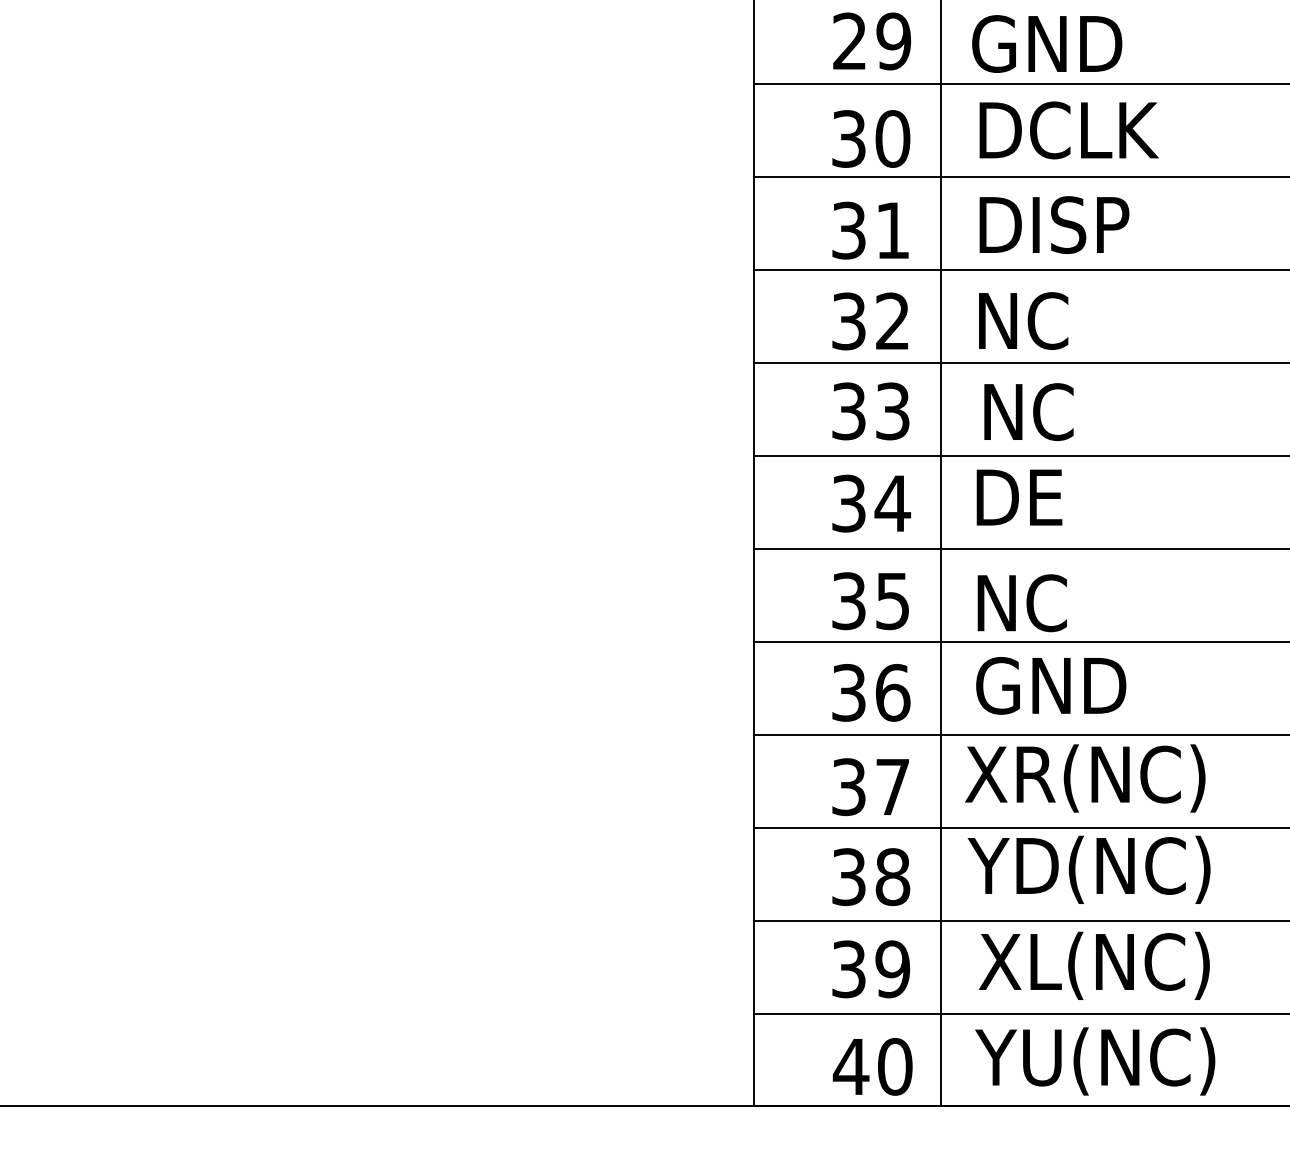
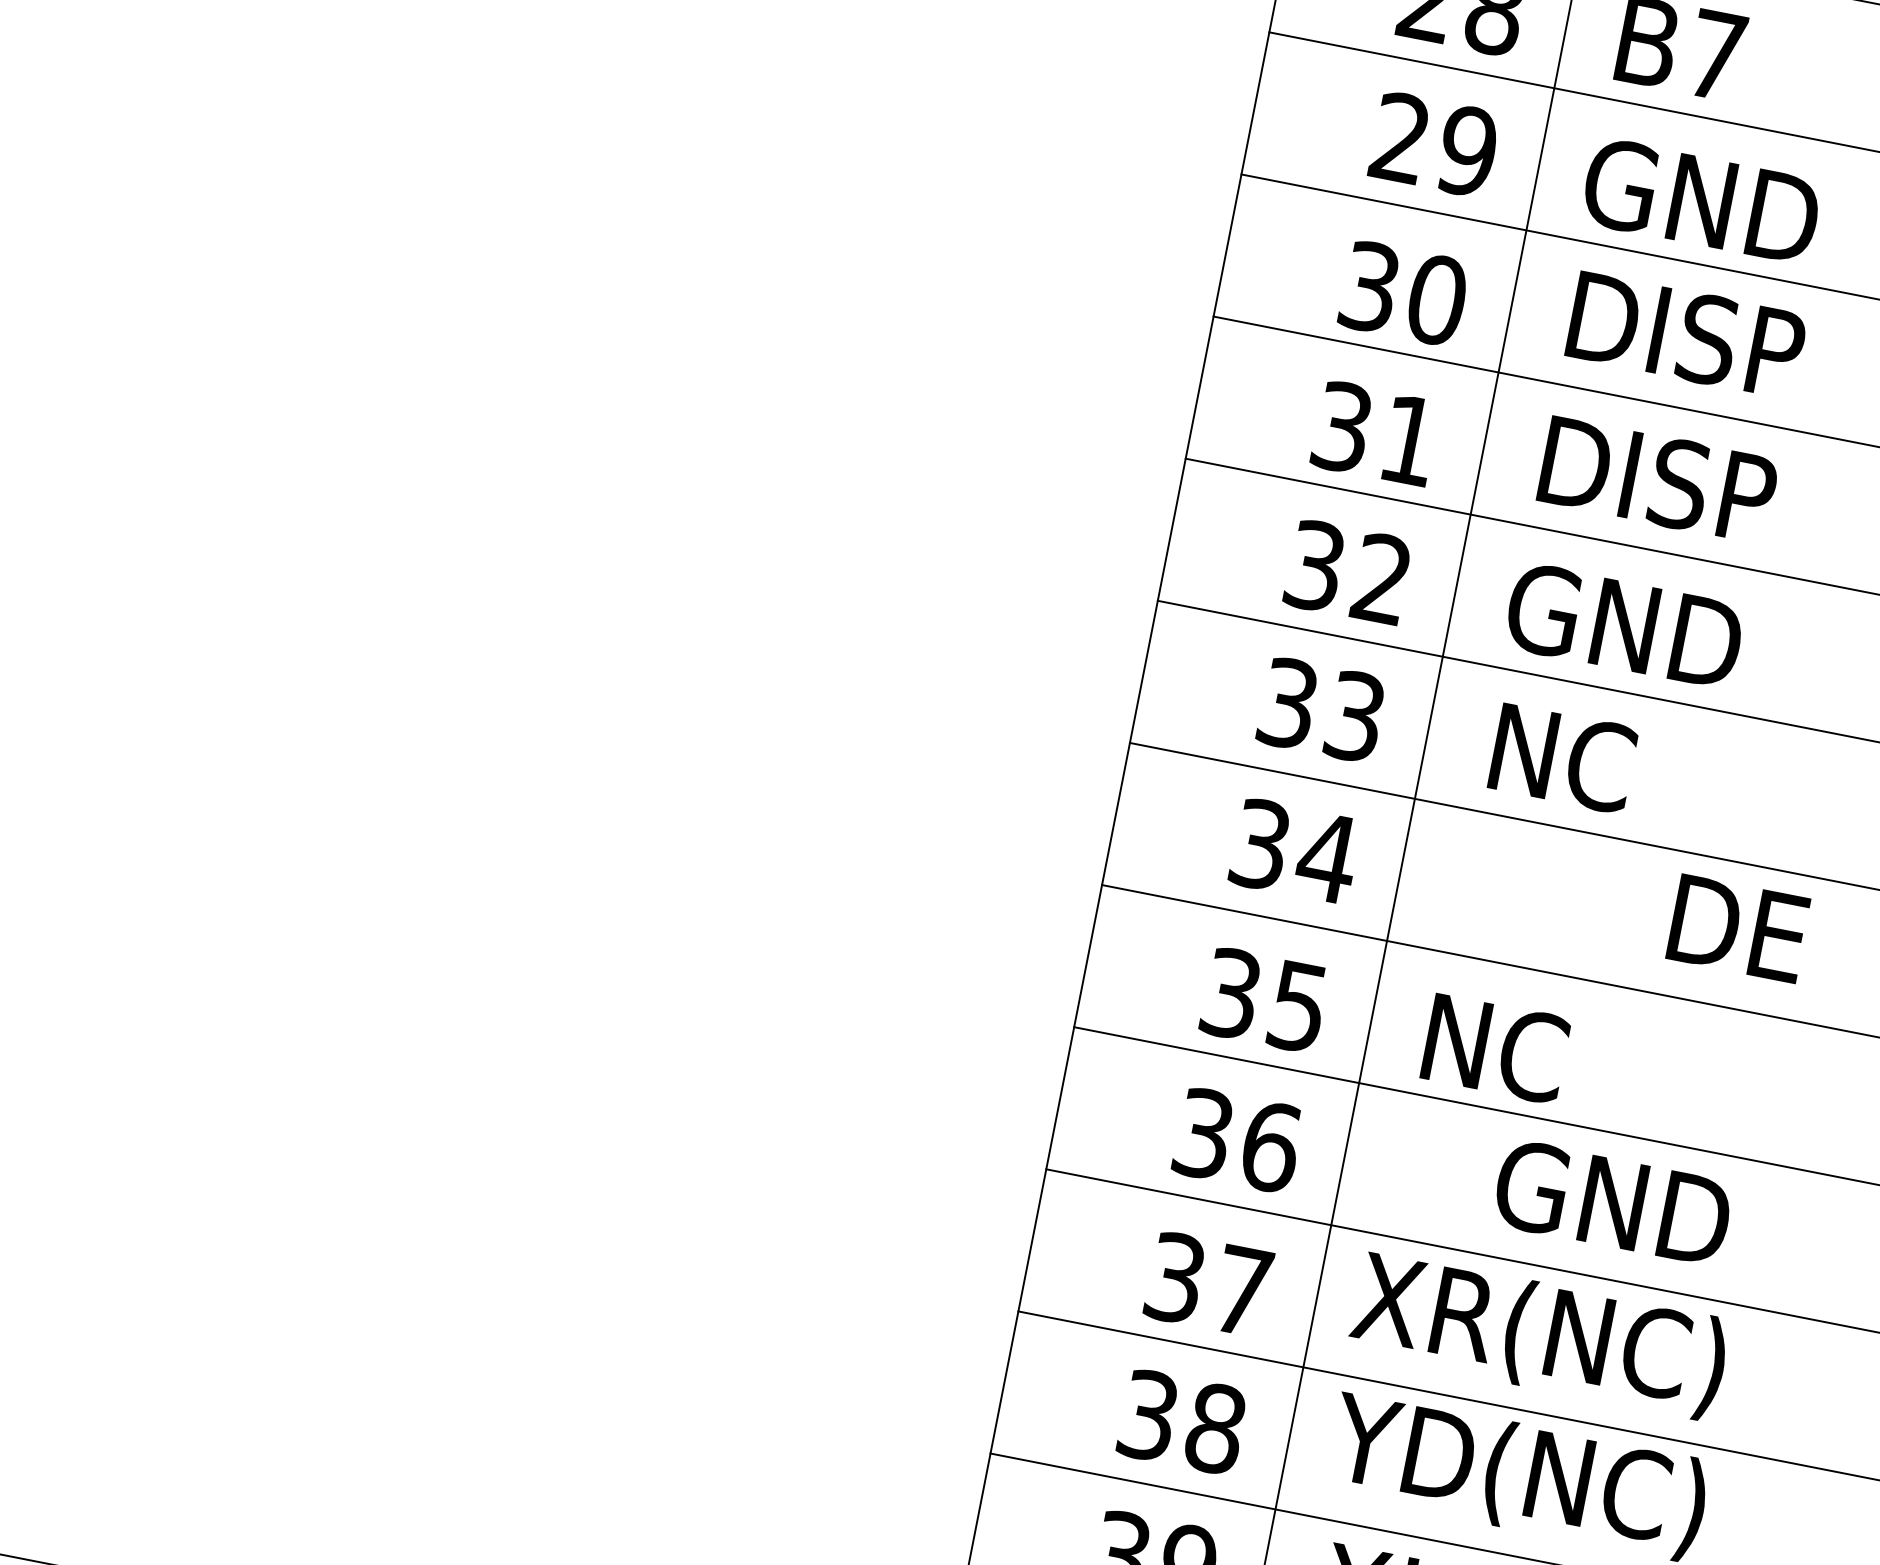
text: (1094, 130) -> (1747, 347), DCLK -> DISP
text: (1051, 320) -> (1625, 625), NC -> GND
text: (1019, 497) -> (1738, 928), moved
text: (1051, 685) -> (1613, 1202), moved

